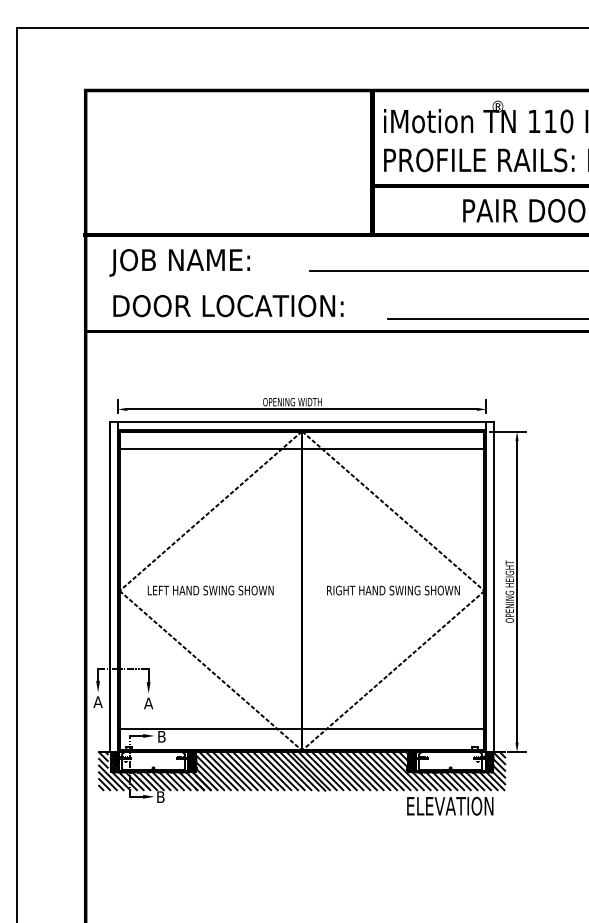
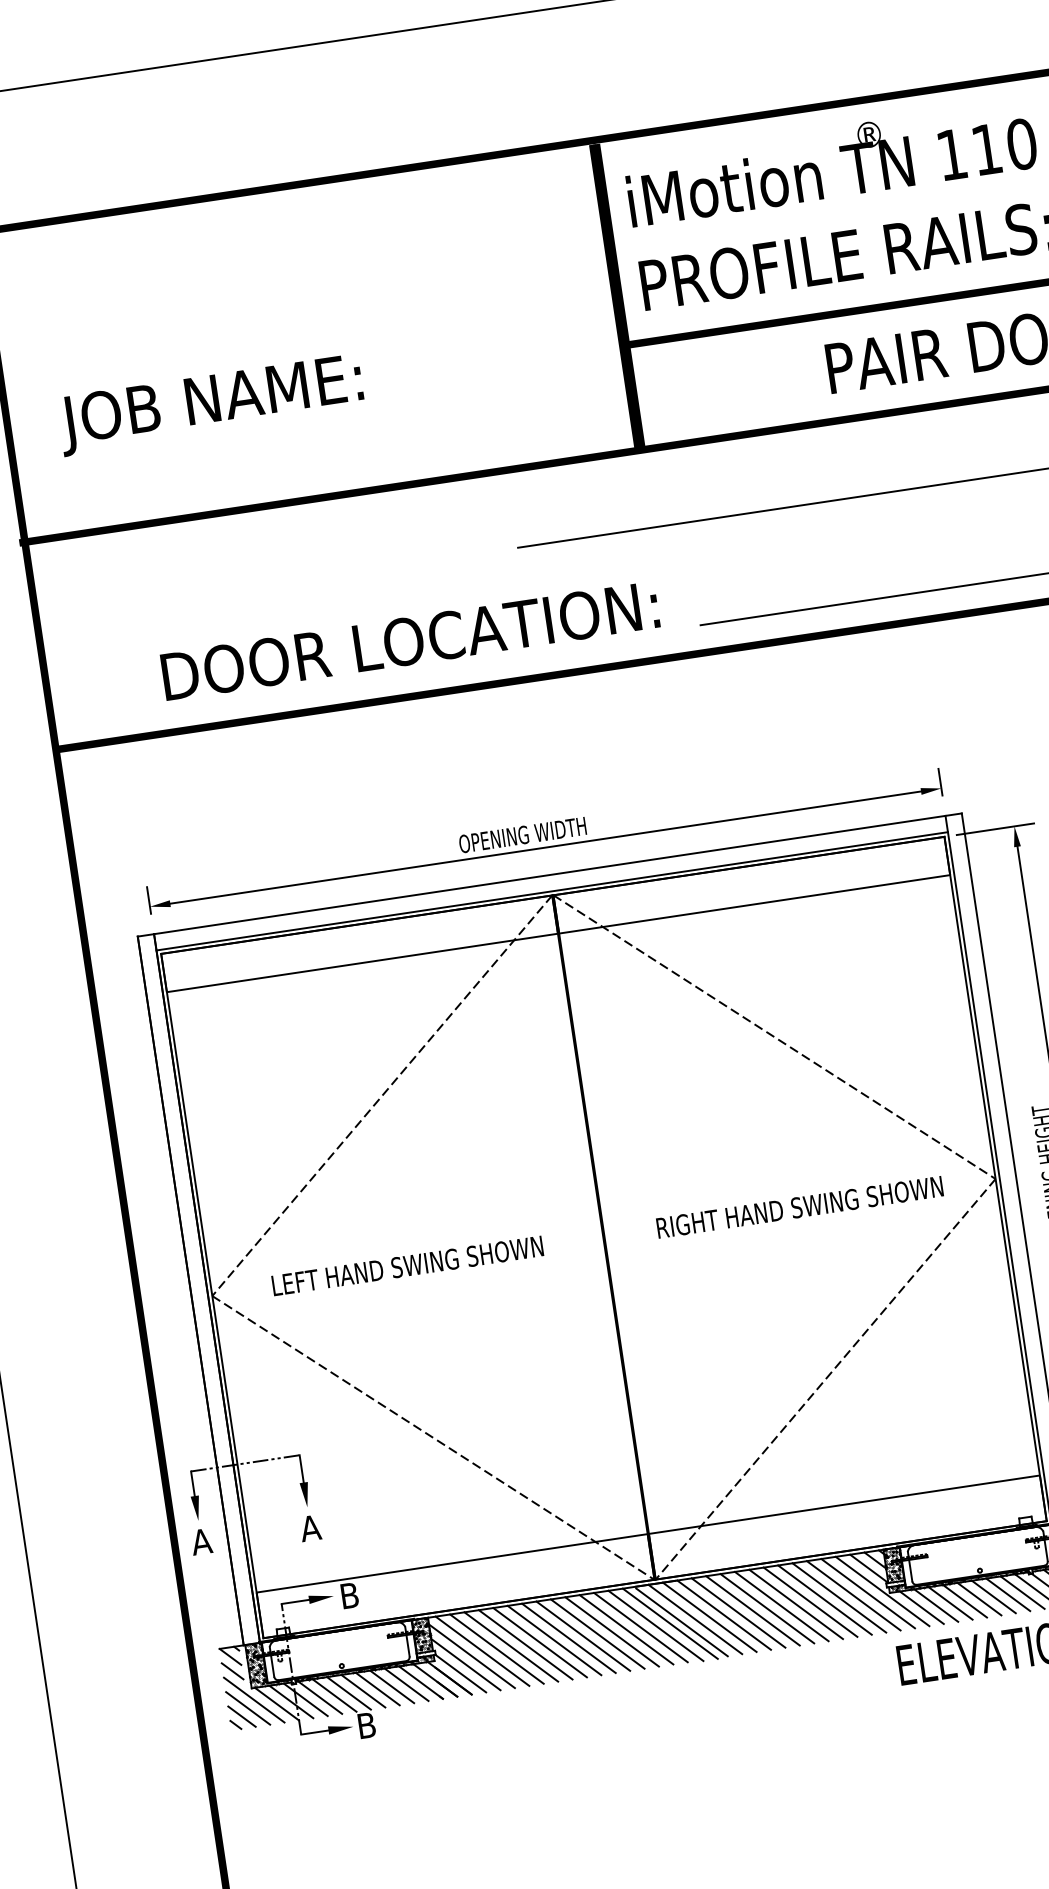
text: (179, 262) -> (210, 404), moved
text: (228, 306) -> (410, 641), moved

